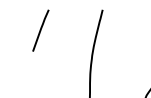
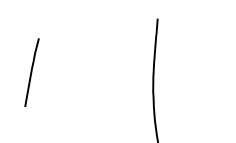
line: (40, 30) -> (31, 72), moved

